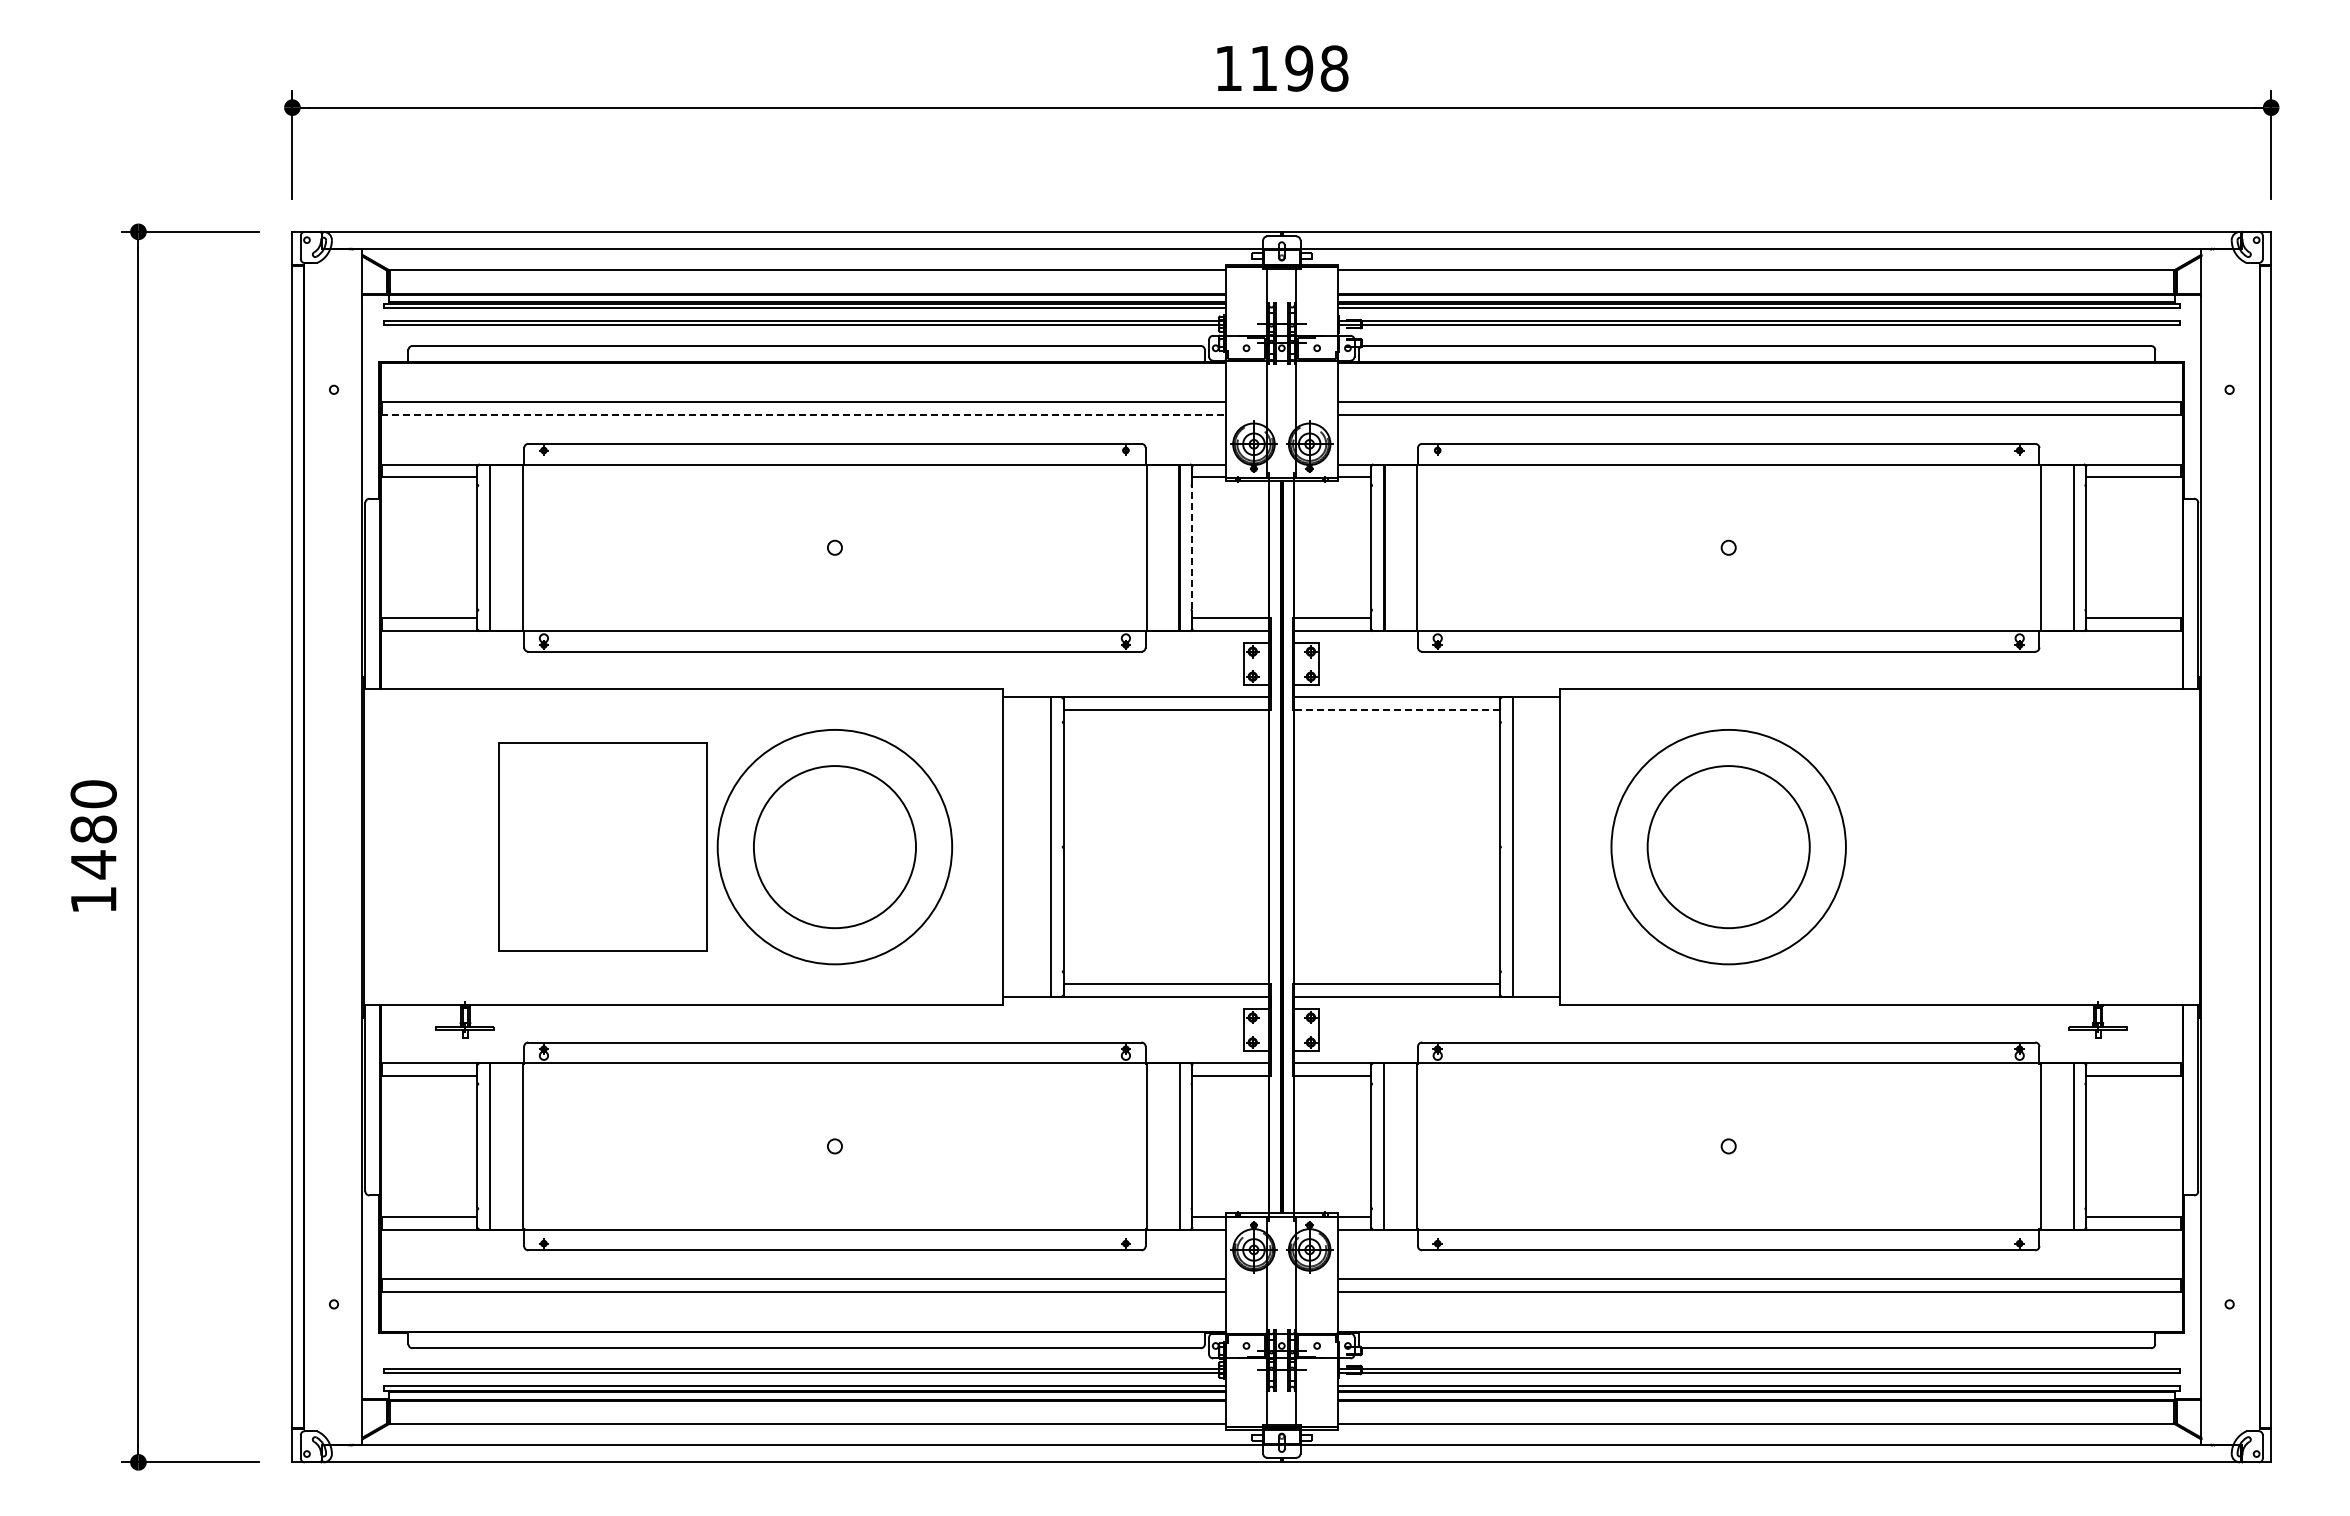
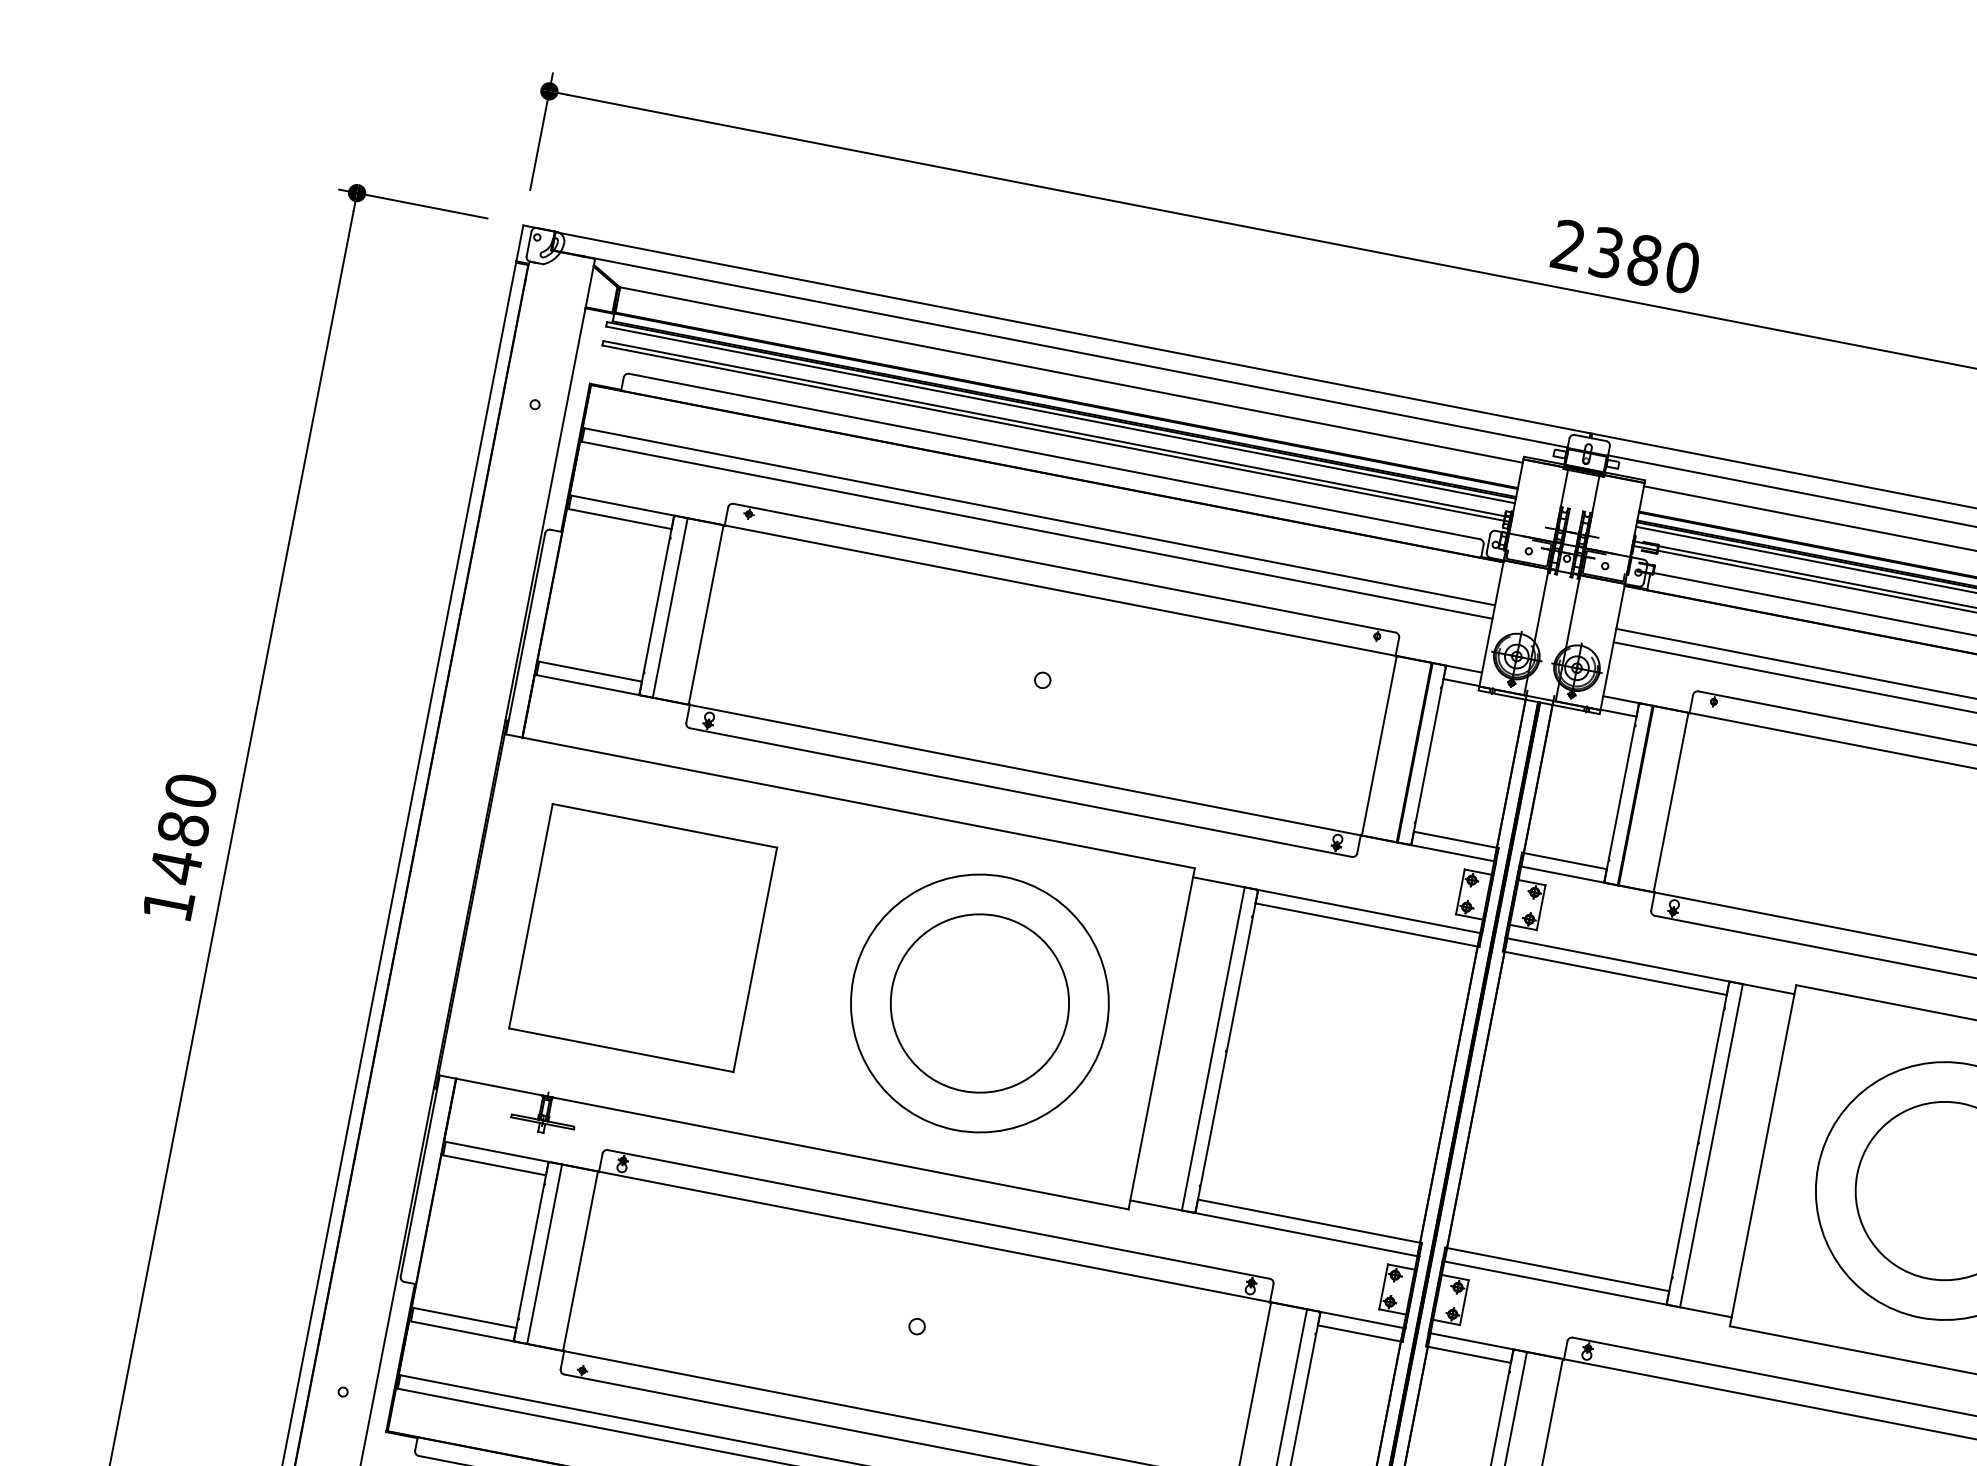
text: (1281, 68) -> (1625, 256), 1198 -> 2380
line: (803, 414) -> (1036, 529), dashed -> solid
line: (1192, 547) -> (1428, 755), dashed -> solid
line: (1396, 709) -> (1615, 972), dashed -> solid
part: (602, 846) -> (642, 937), moved

